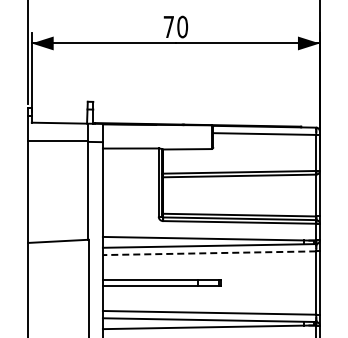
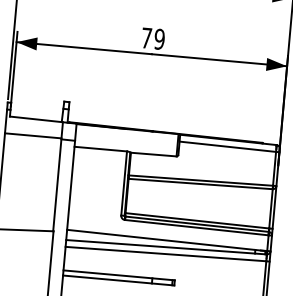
text: (182, 27) -> (159, 39), 70 -> 79
line: (209, 253) -> (165, 254), dashed -> solid

